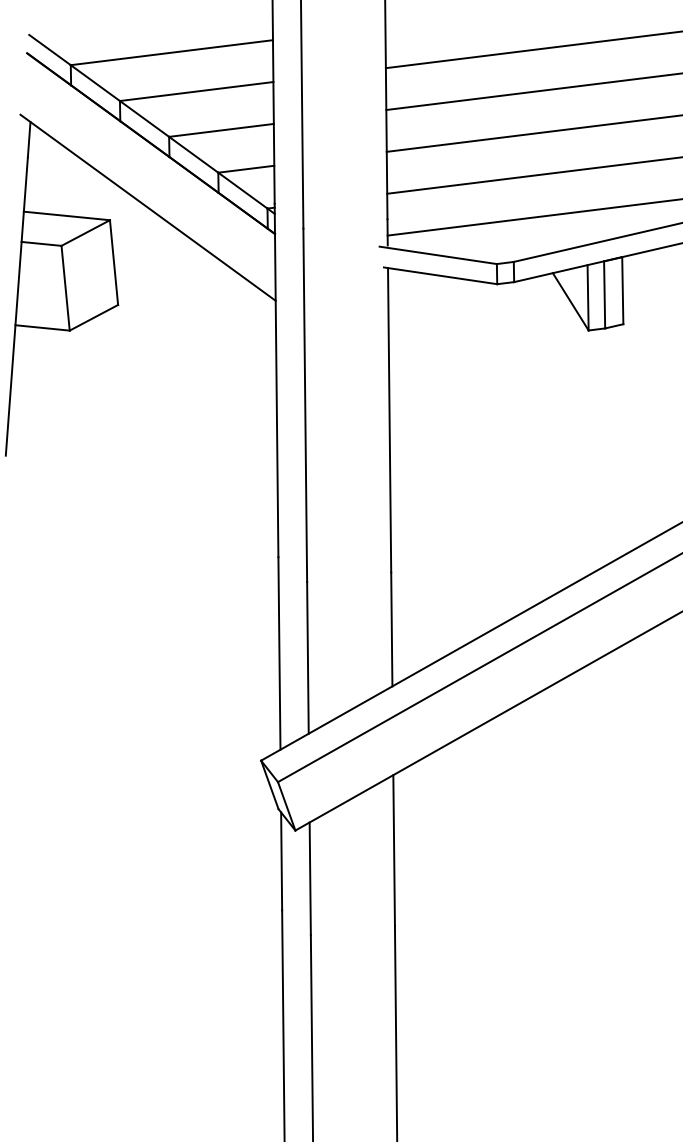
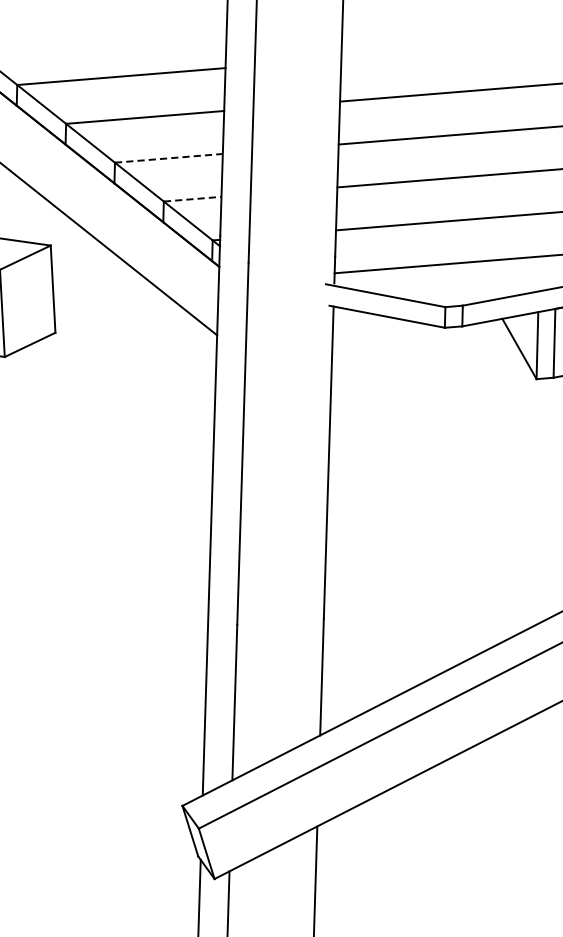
line: (221, 130) -> (168, 158), solid -> dashed
line: (246, 169) -> (192, 199), solid -> dashed

